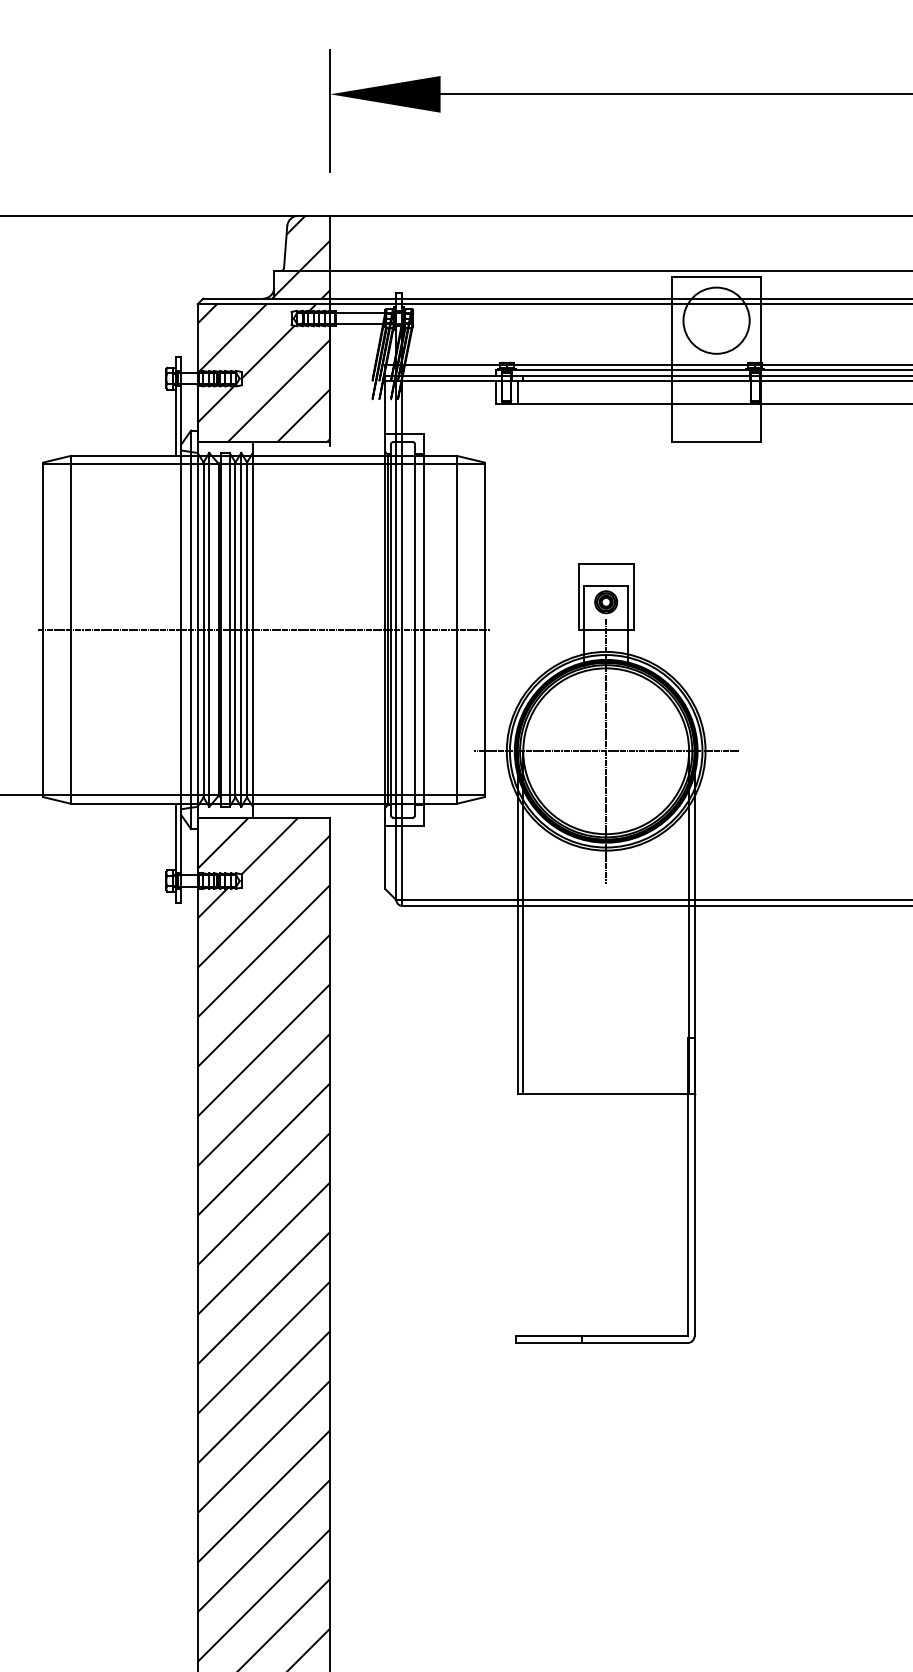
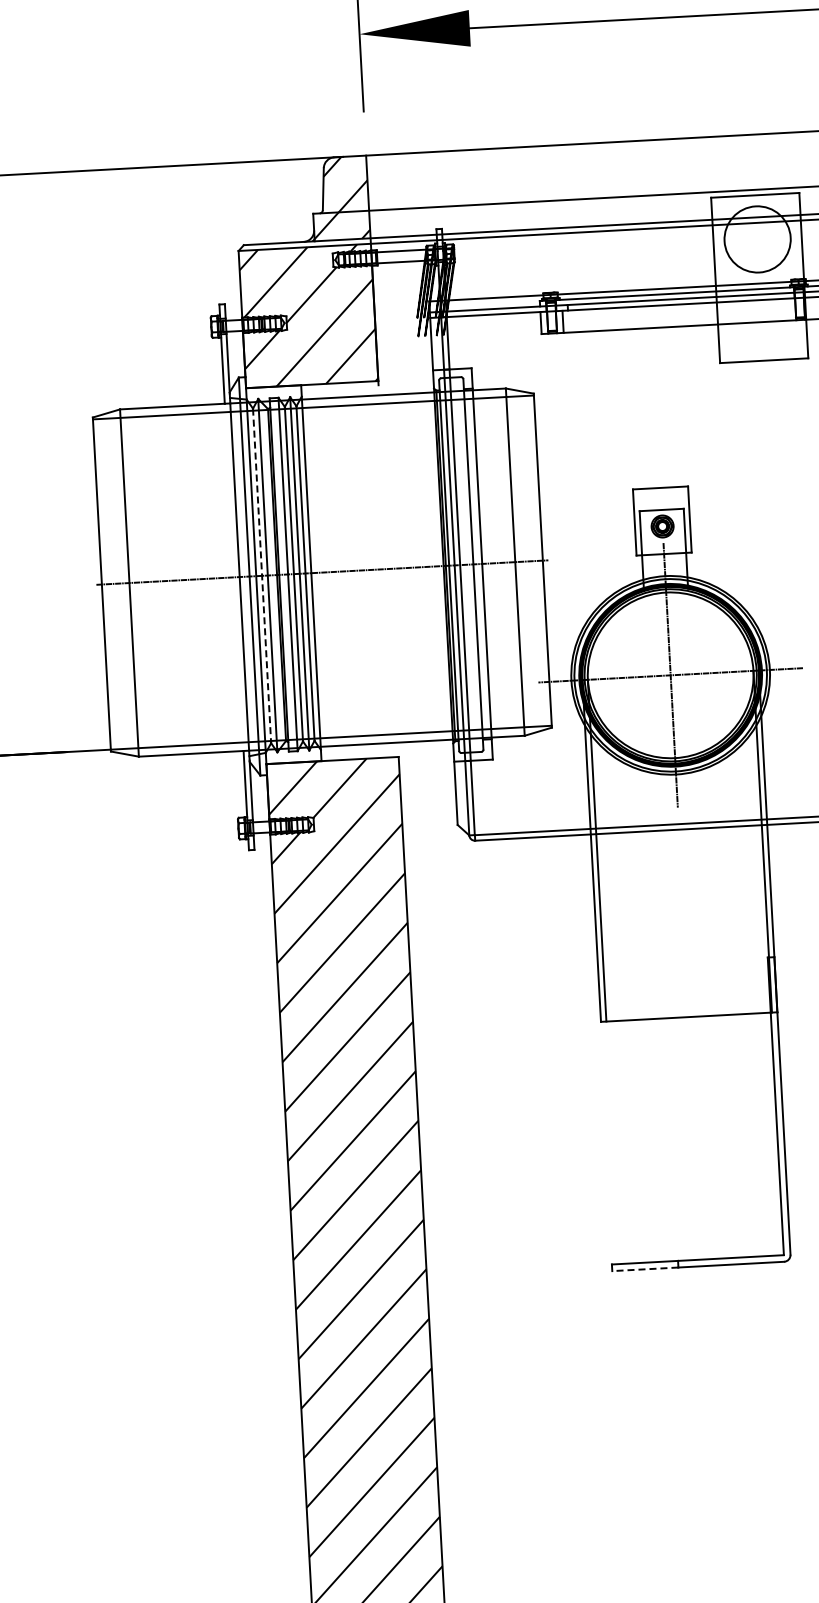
line: (203, 629) -> (261, 575), solid -> dashed
line: (548, 1343) -> (645, 1269), solid -> dashed

